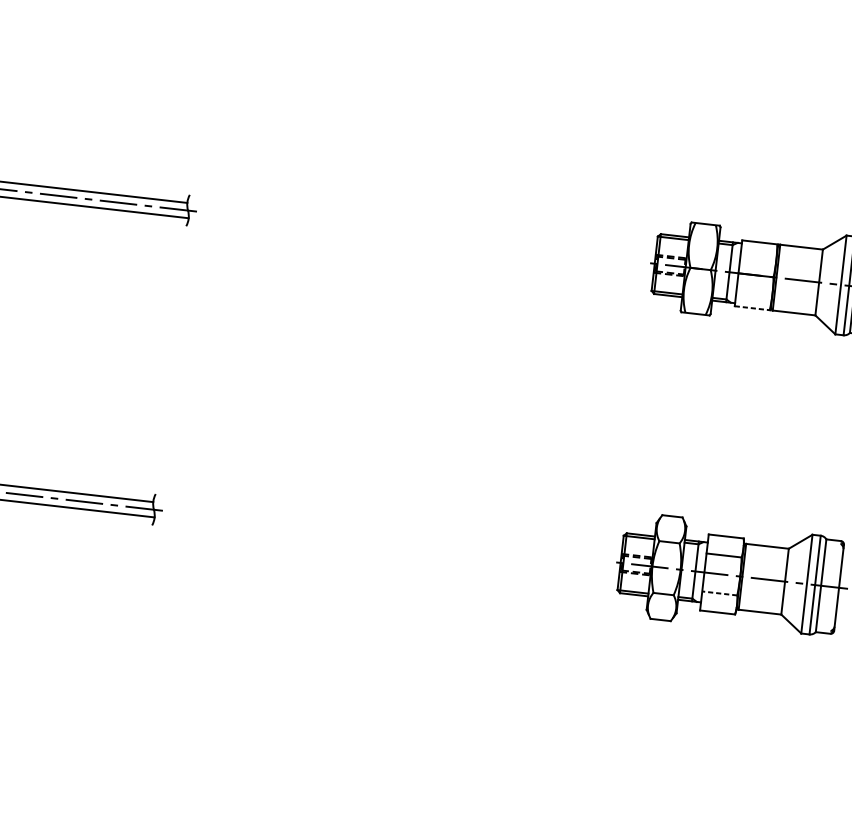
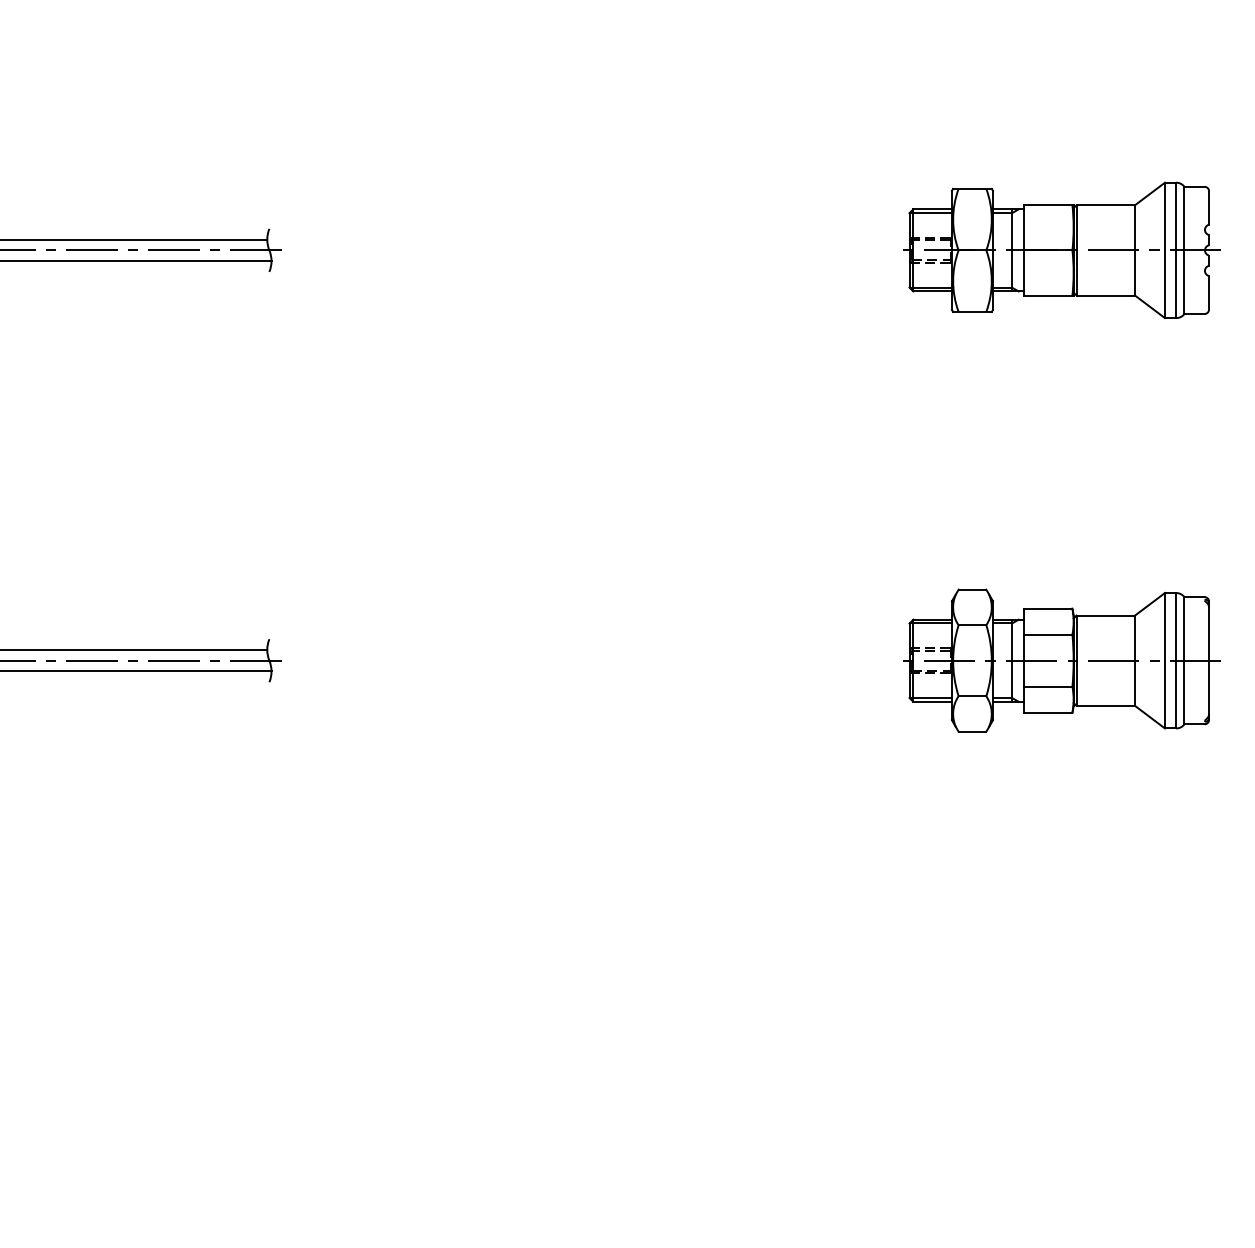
line: (753, 308) -> (1049, 295), dashed -> solid
line: (719, 593) -> (1047, 686), dashed -> solid

